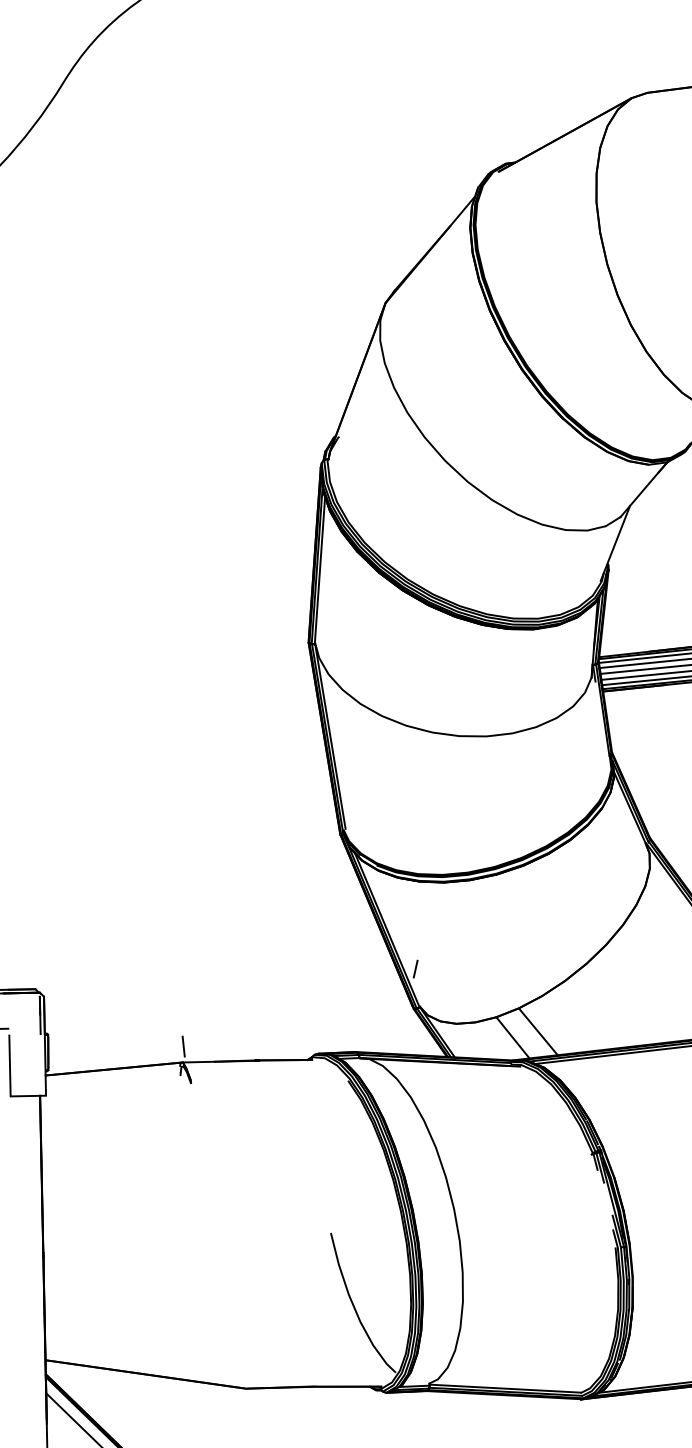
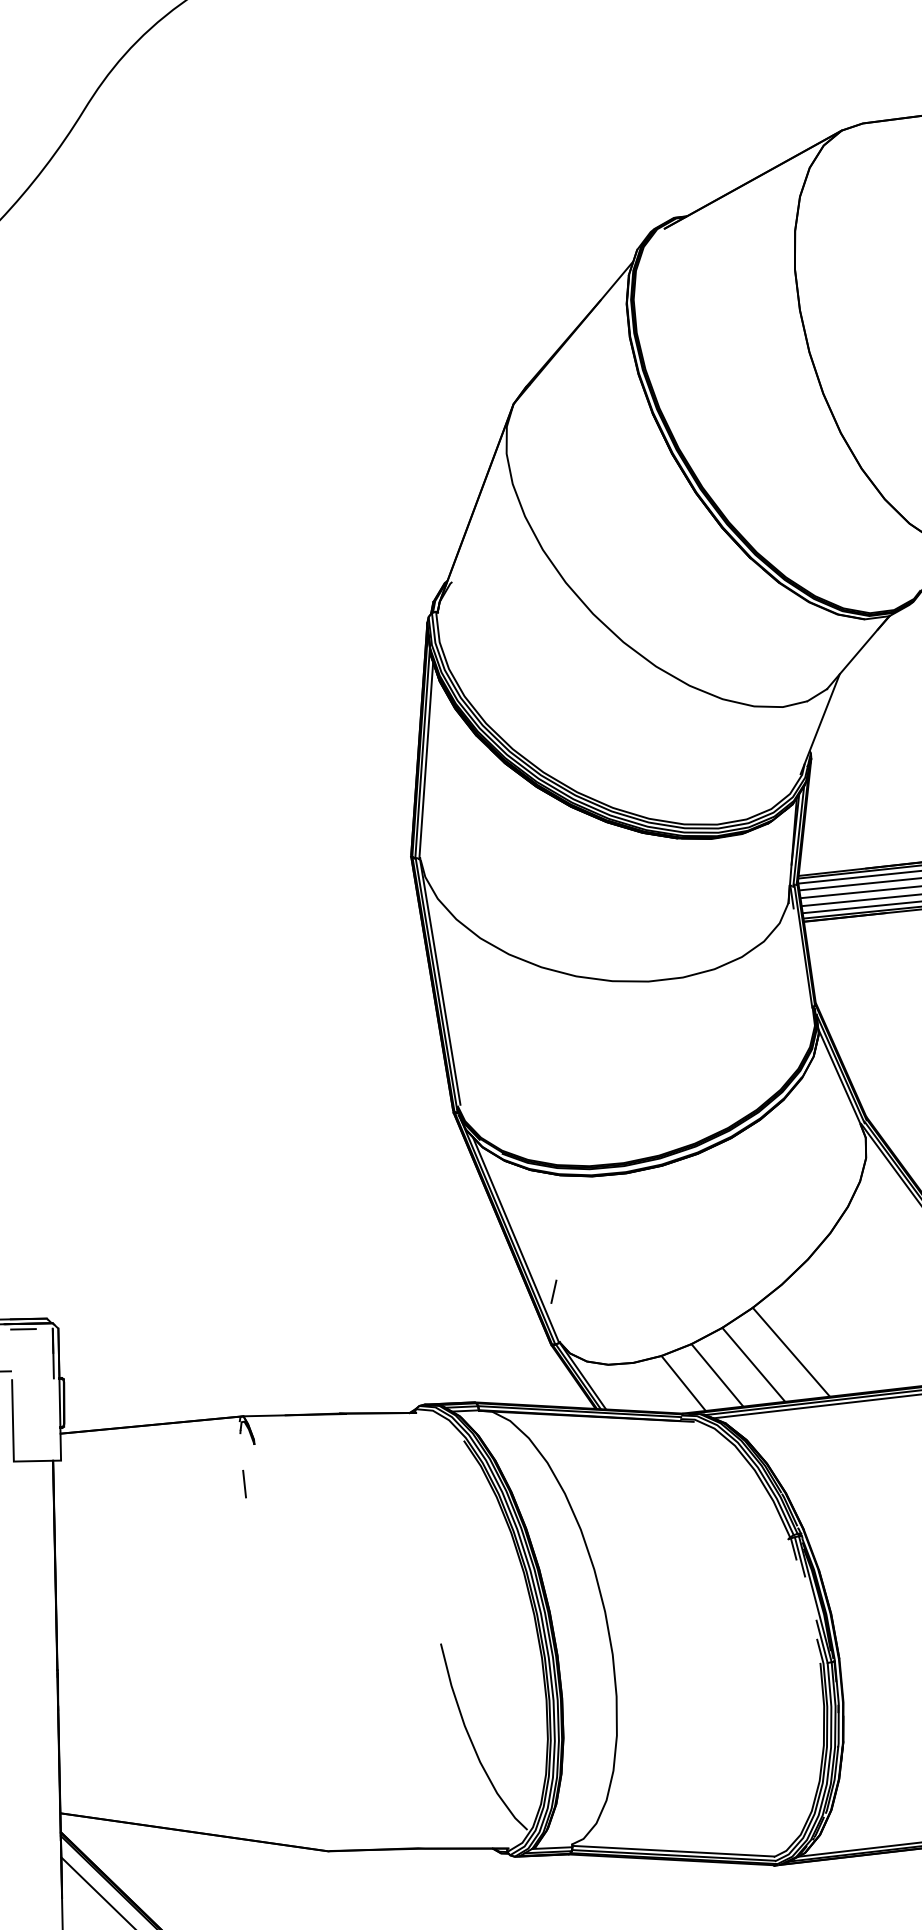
line: (17, 997) -> (23, 1329), added
line: (593, 1013) -> (790, 1351), added
line: (565, 1023) -> (753, 1364), added
line: (183, 1046) -> (244, 1483), moved

